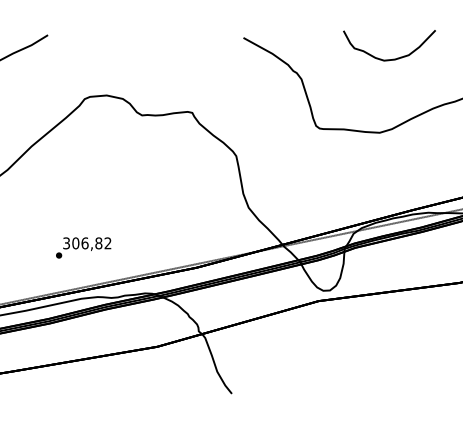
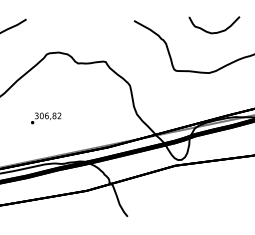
text: (84, 248) -> (46, 118), moved

